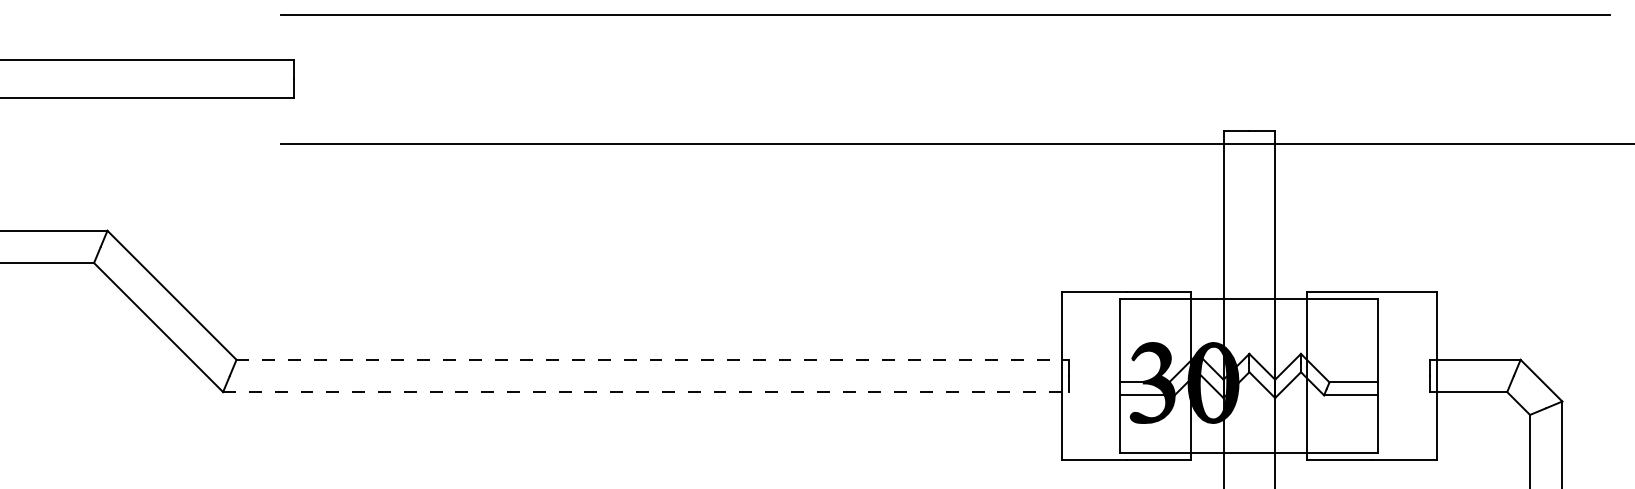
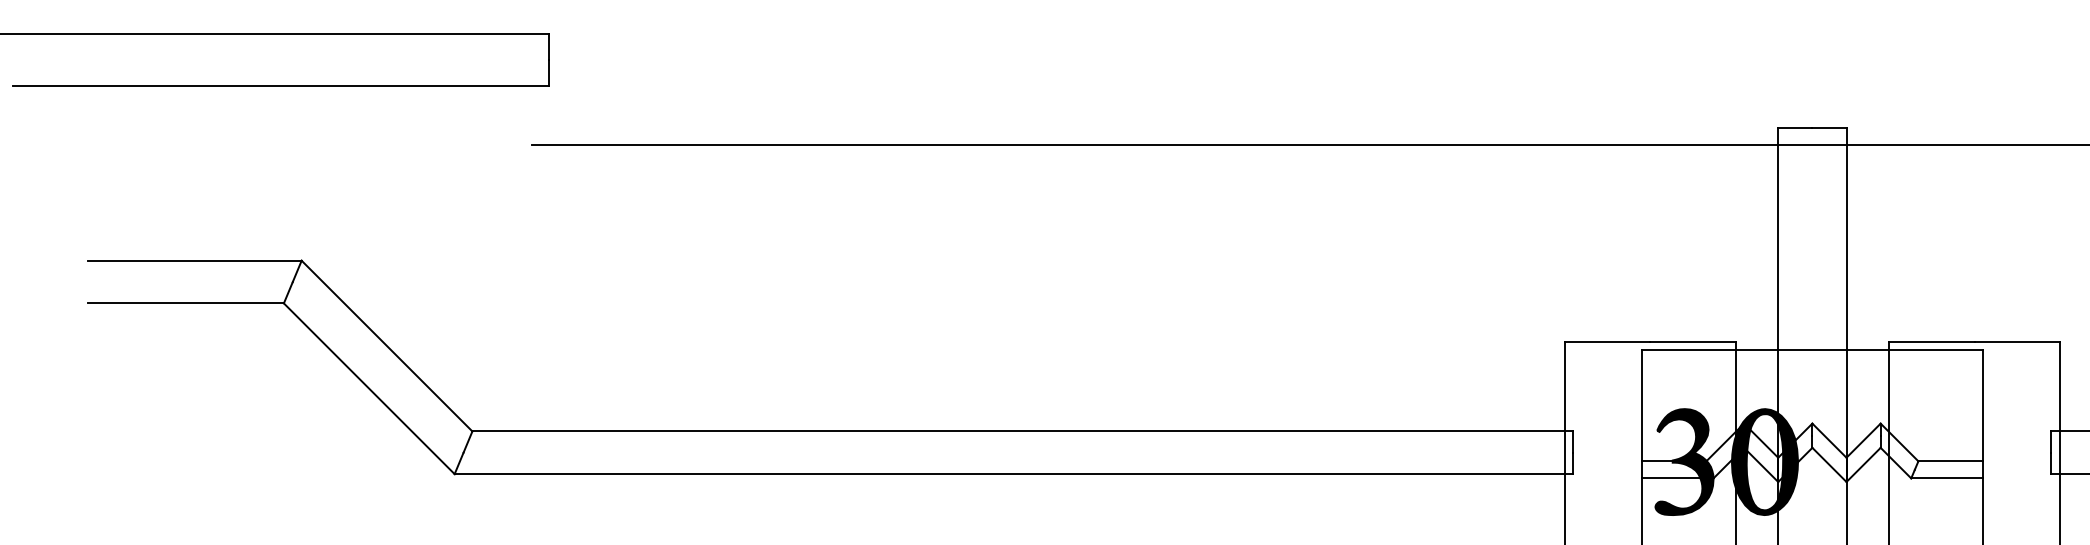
line: (653, 359) -> (1024, 431), dashed -> solid
line: (645, 392) -> (1013, 474), dashed -> solid

